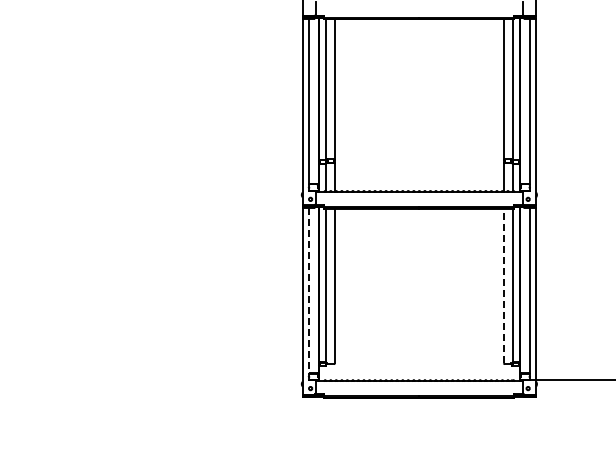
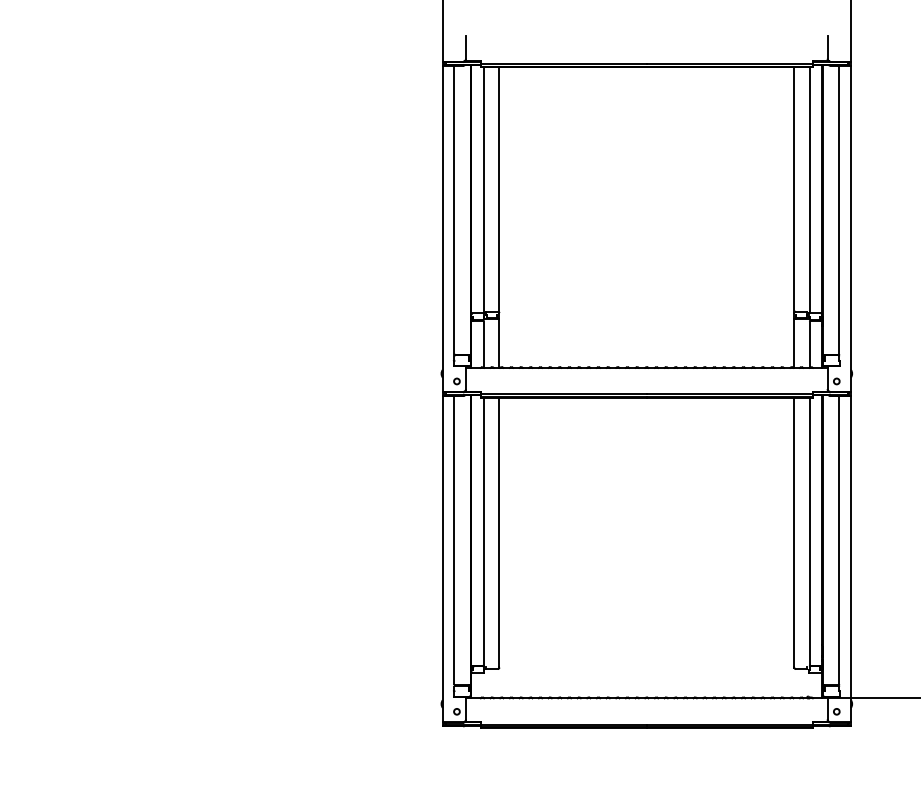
line: (503, 285) -> (793, 531), dashed -> solid
line: (309, 290) -> (454, 540), dashed -> solid

